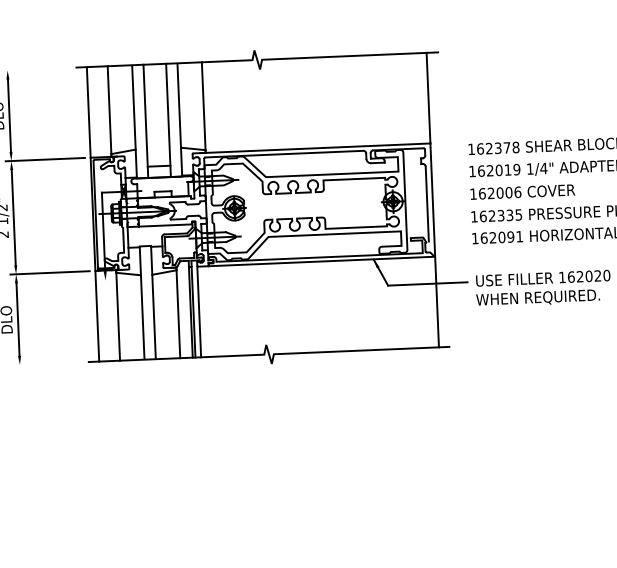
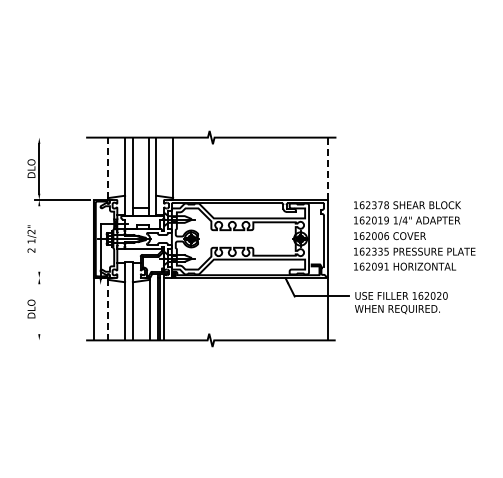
line: (427, 97) -> (327, 168), solid -> dashed
line: (88, 111) -> (93, 168), removed
line: (109, 111) -> (108, 168), solid -> dashed
line: (13, 216) -> (39, 238), removed
line: (49, 273) -> (62, 278), removed
line: (118, 315) -> (108, 309), solid -> dashed
line: (18, 320) -> (39, 309), removed

